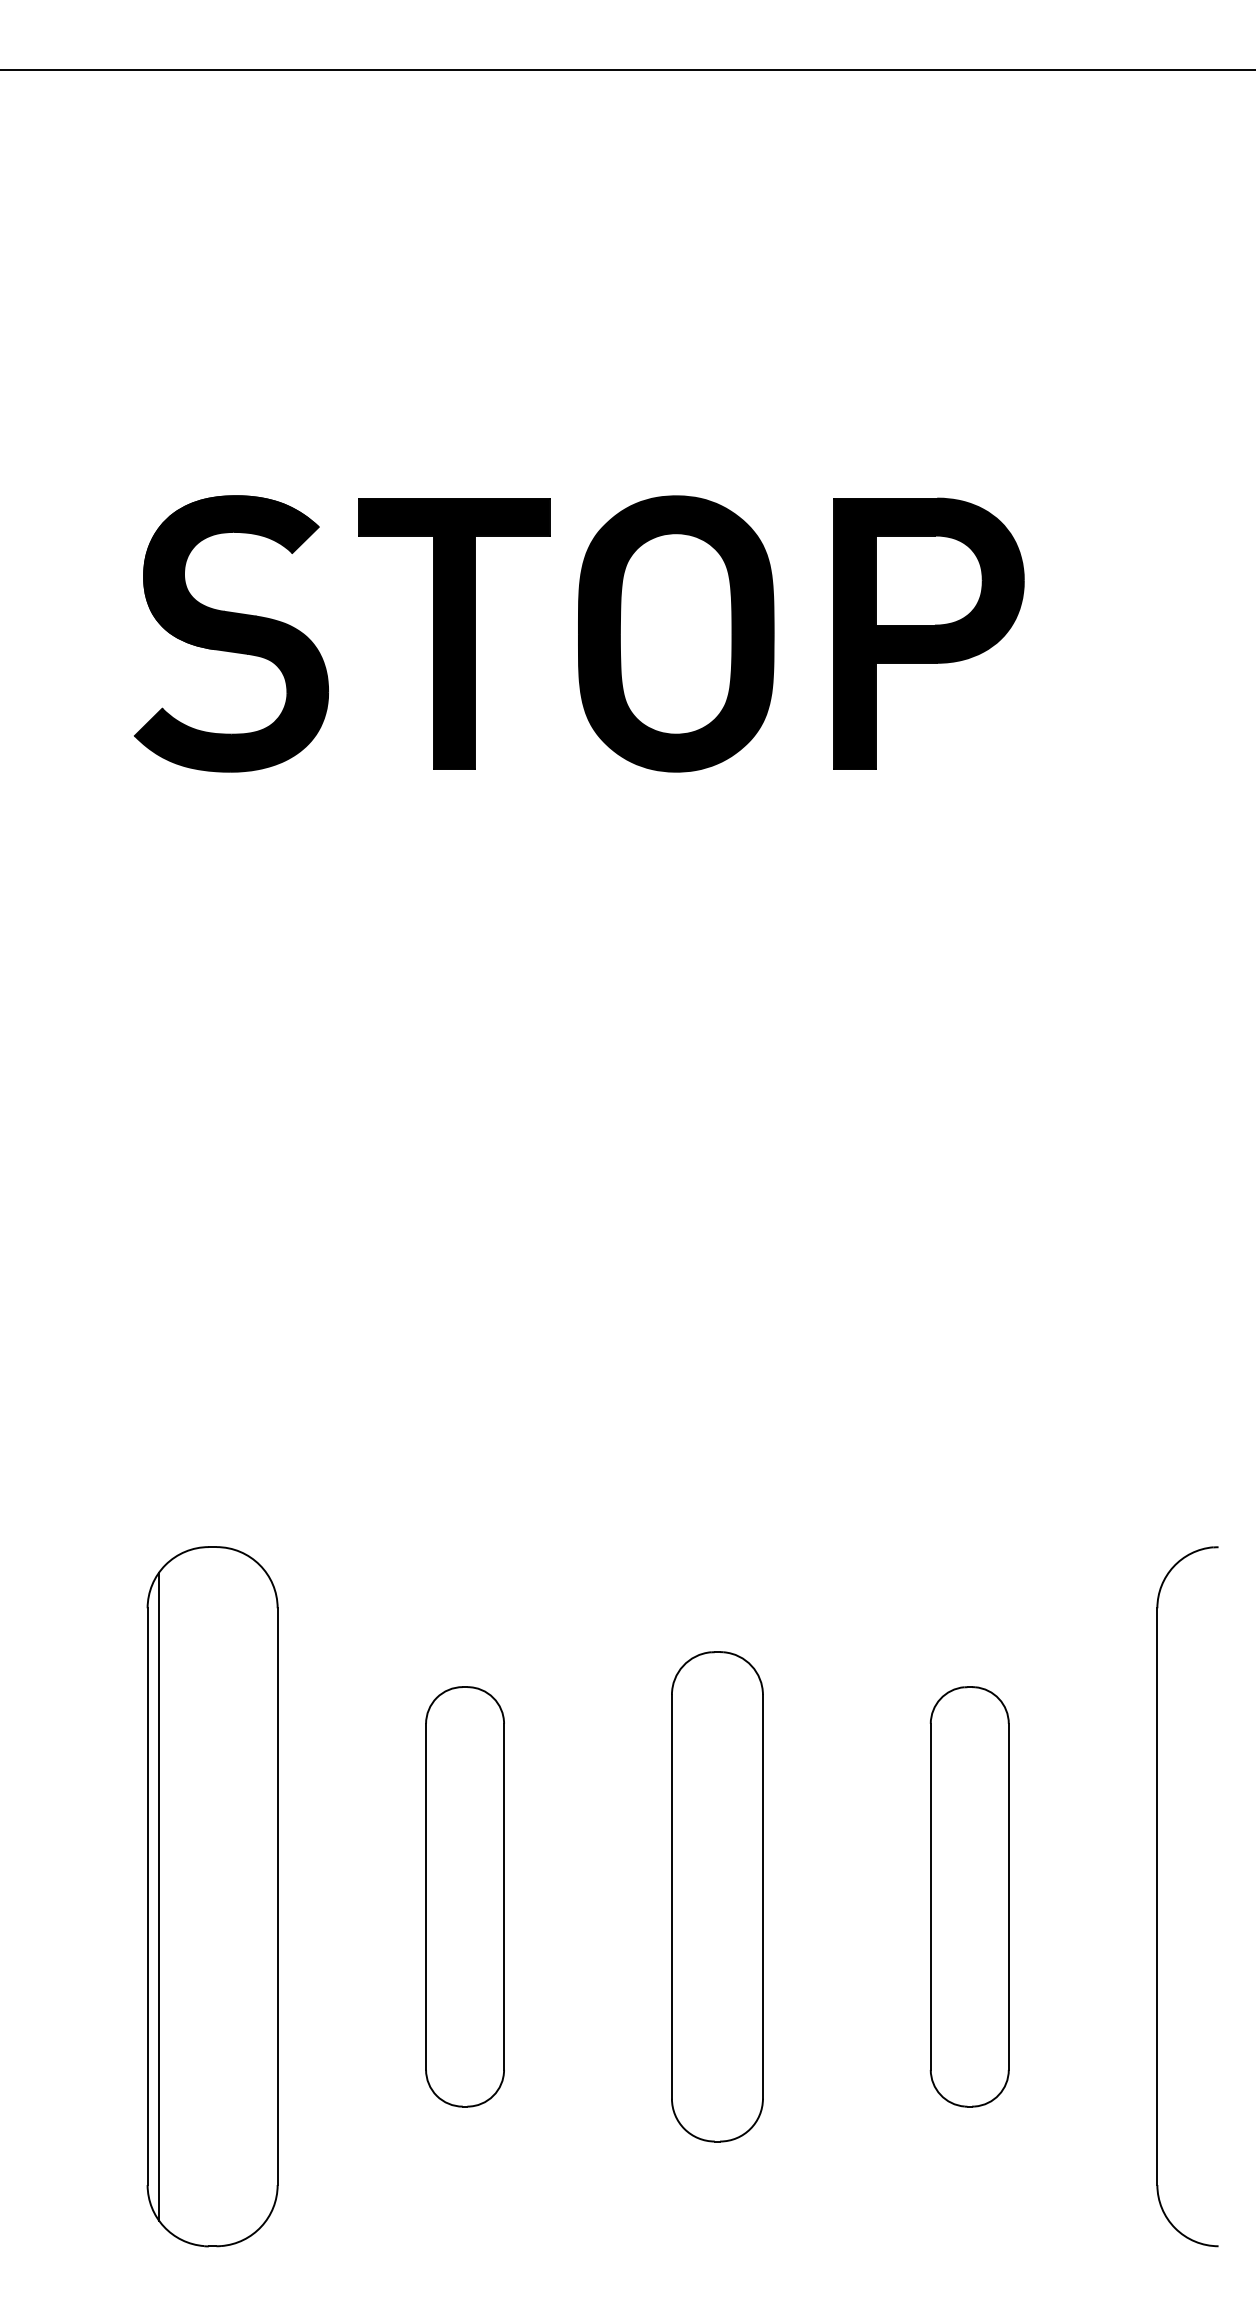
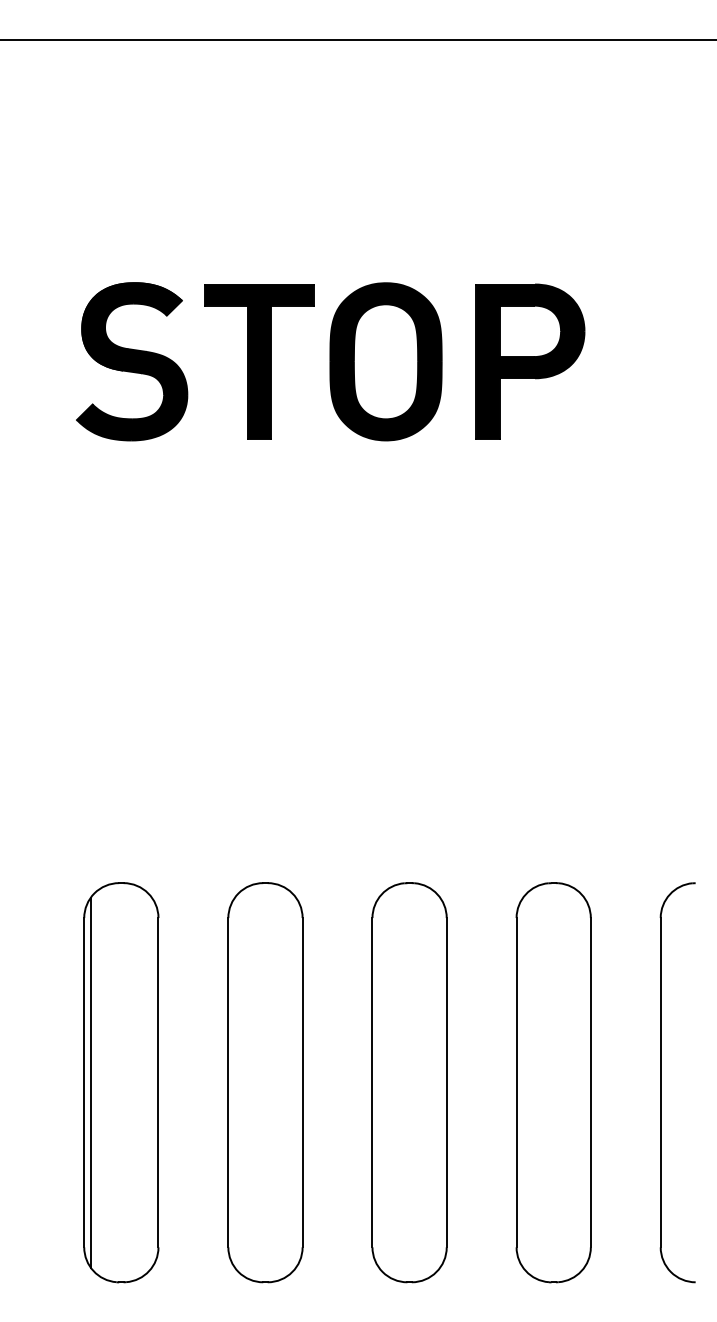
part: (465, 1896) -> (265, 1082), size x1.67
part: (717, 1896) -> (409, 1082), size x1.43
part: (969, 1896) -> (553, 1082), size x1.67

